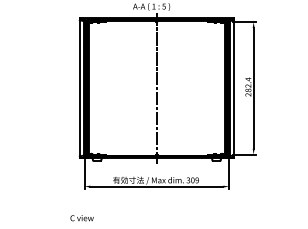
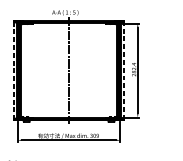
line: (79, 87) -> (14, 69), solid -> dashed
line: (234, 88) -> (124, 70), solid -> dashed

